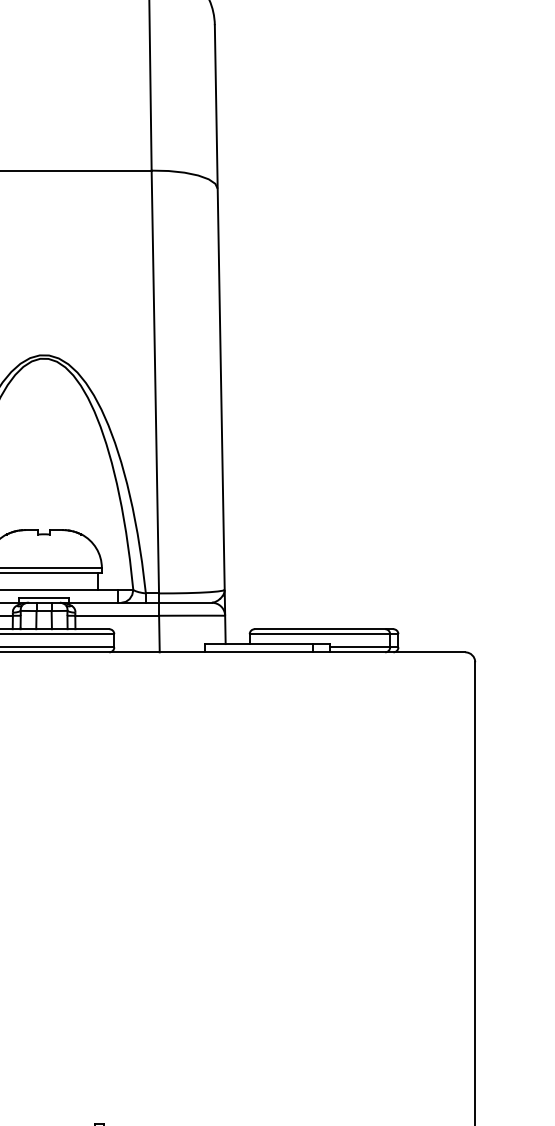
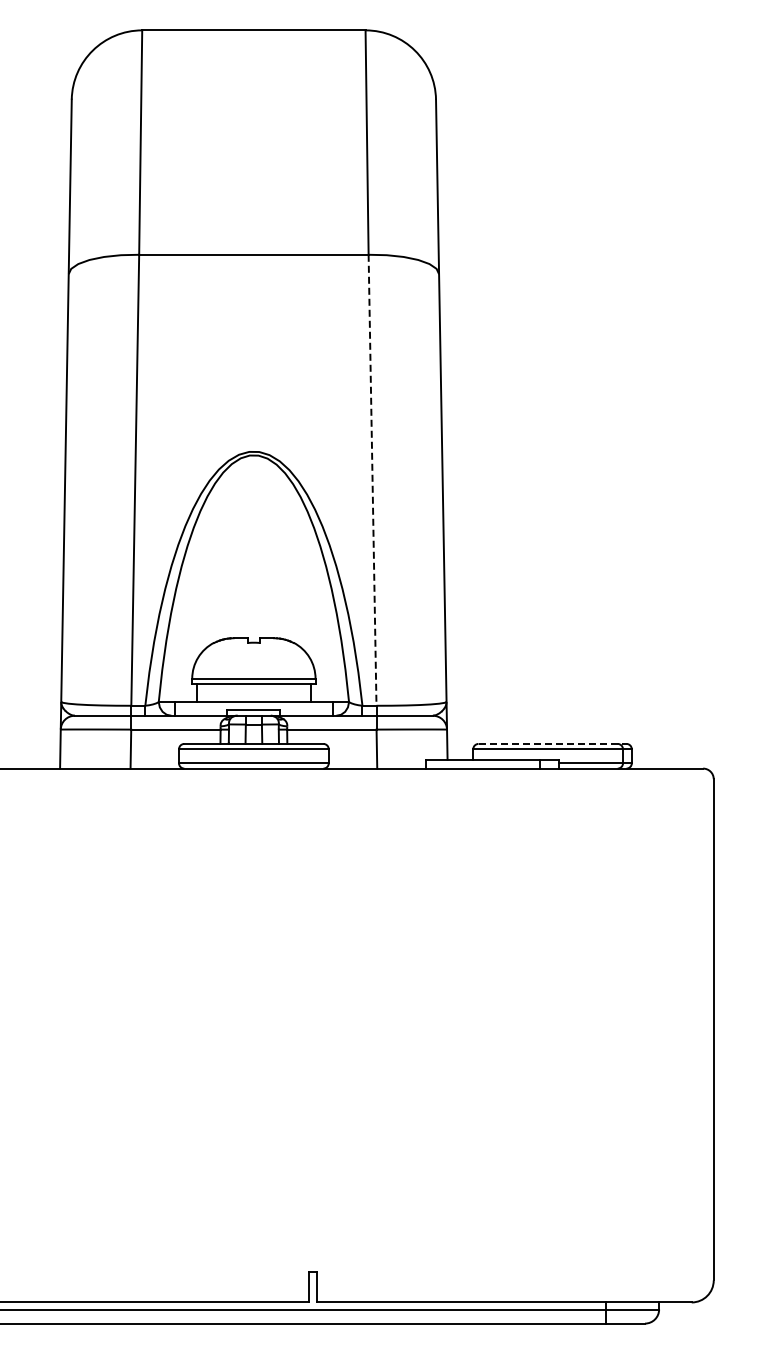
line: (155, 382) -> (372, 480), solid -> dashed
line: (324, 628) -> (552, 743), solid -> dashed

